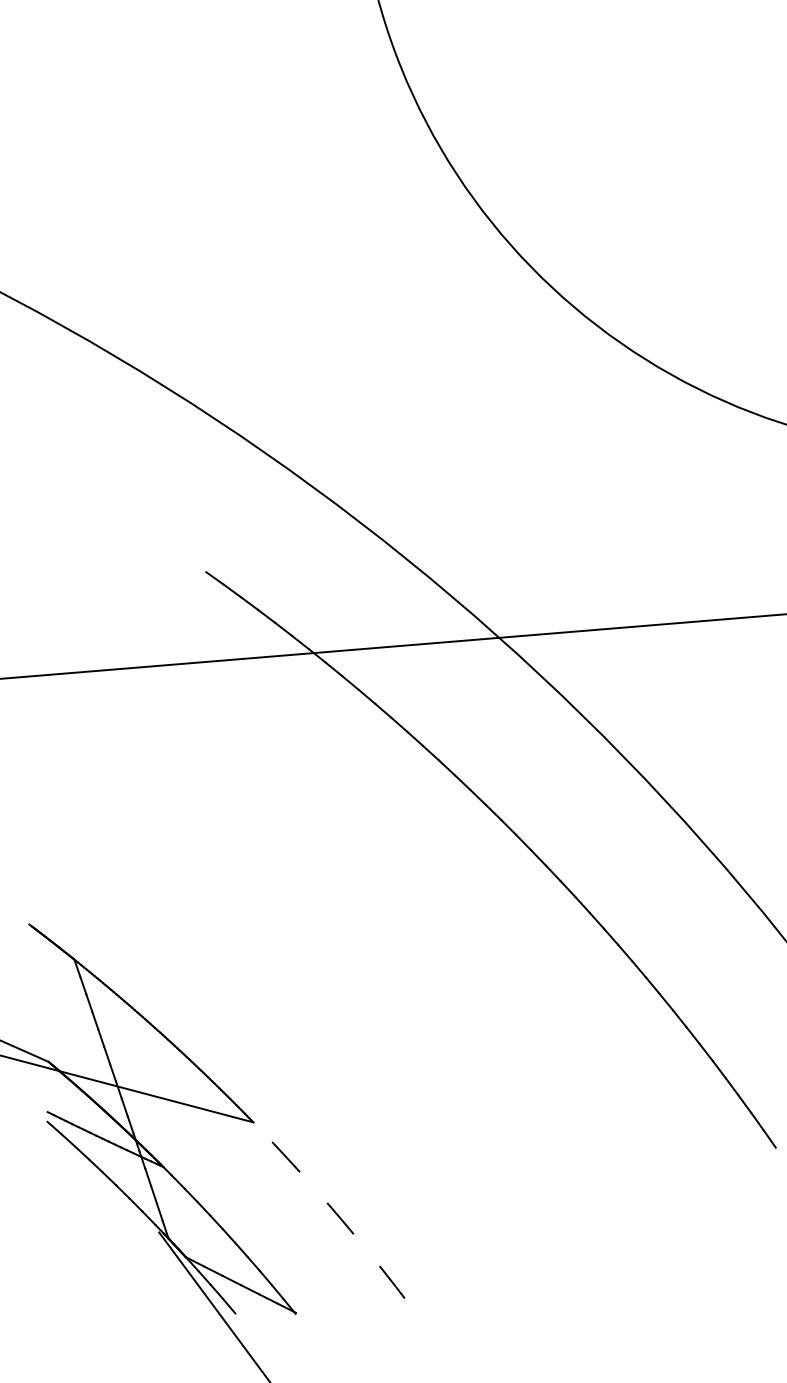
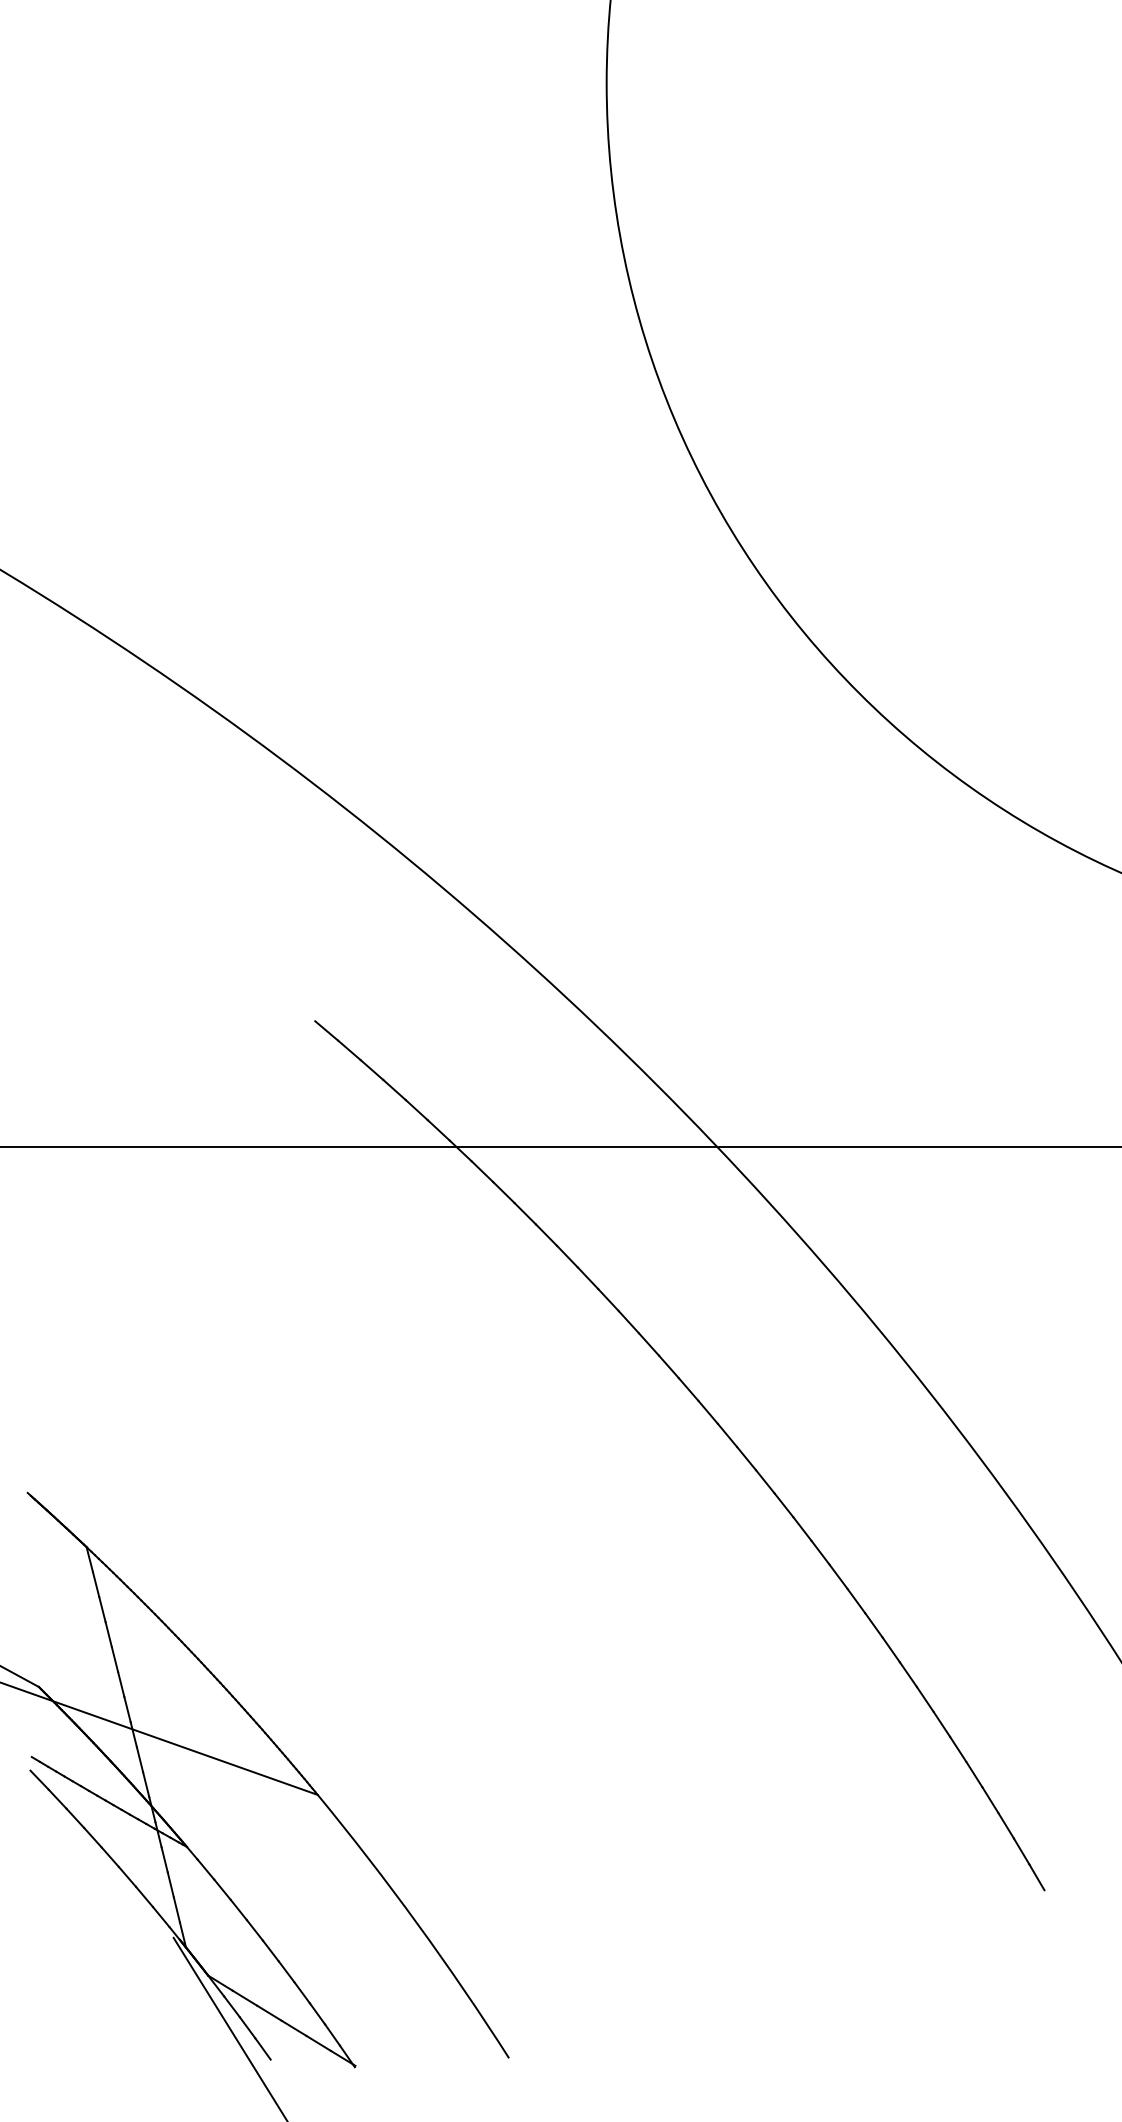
arc: (331, 1207) -> (417, 1923), dashed -> solid

